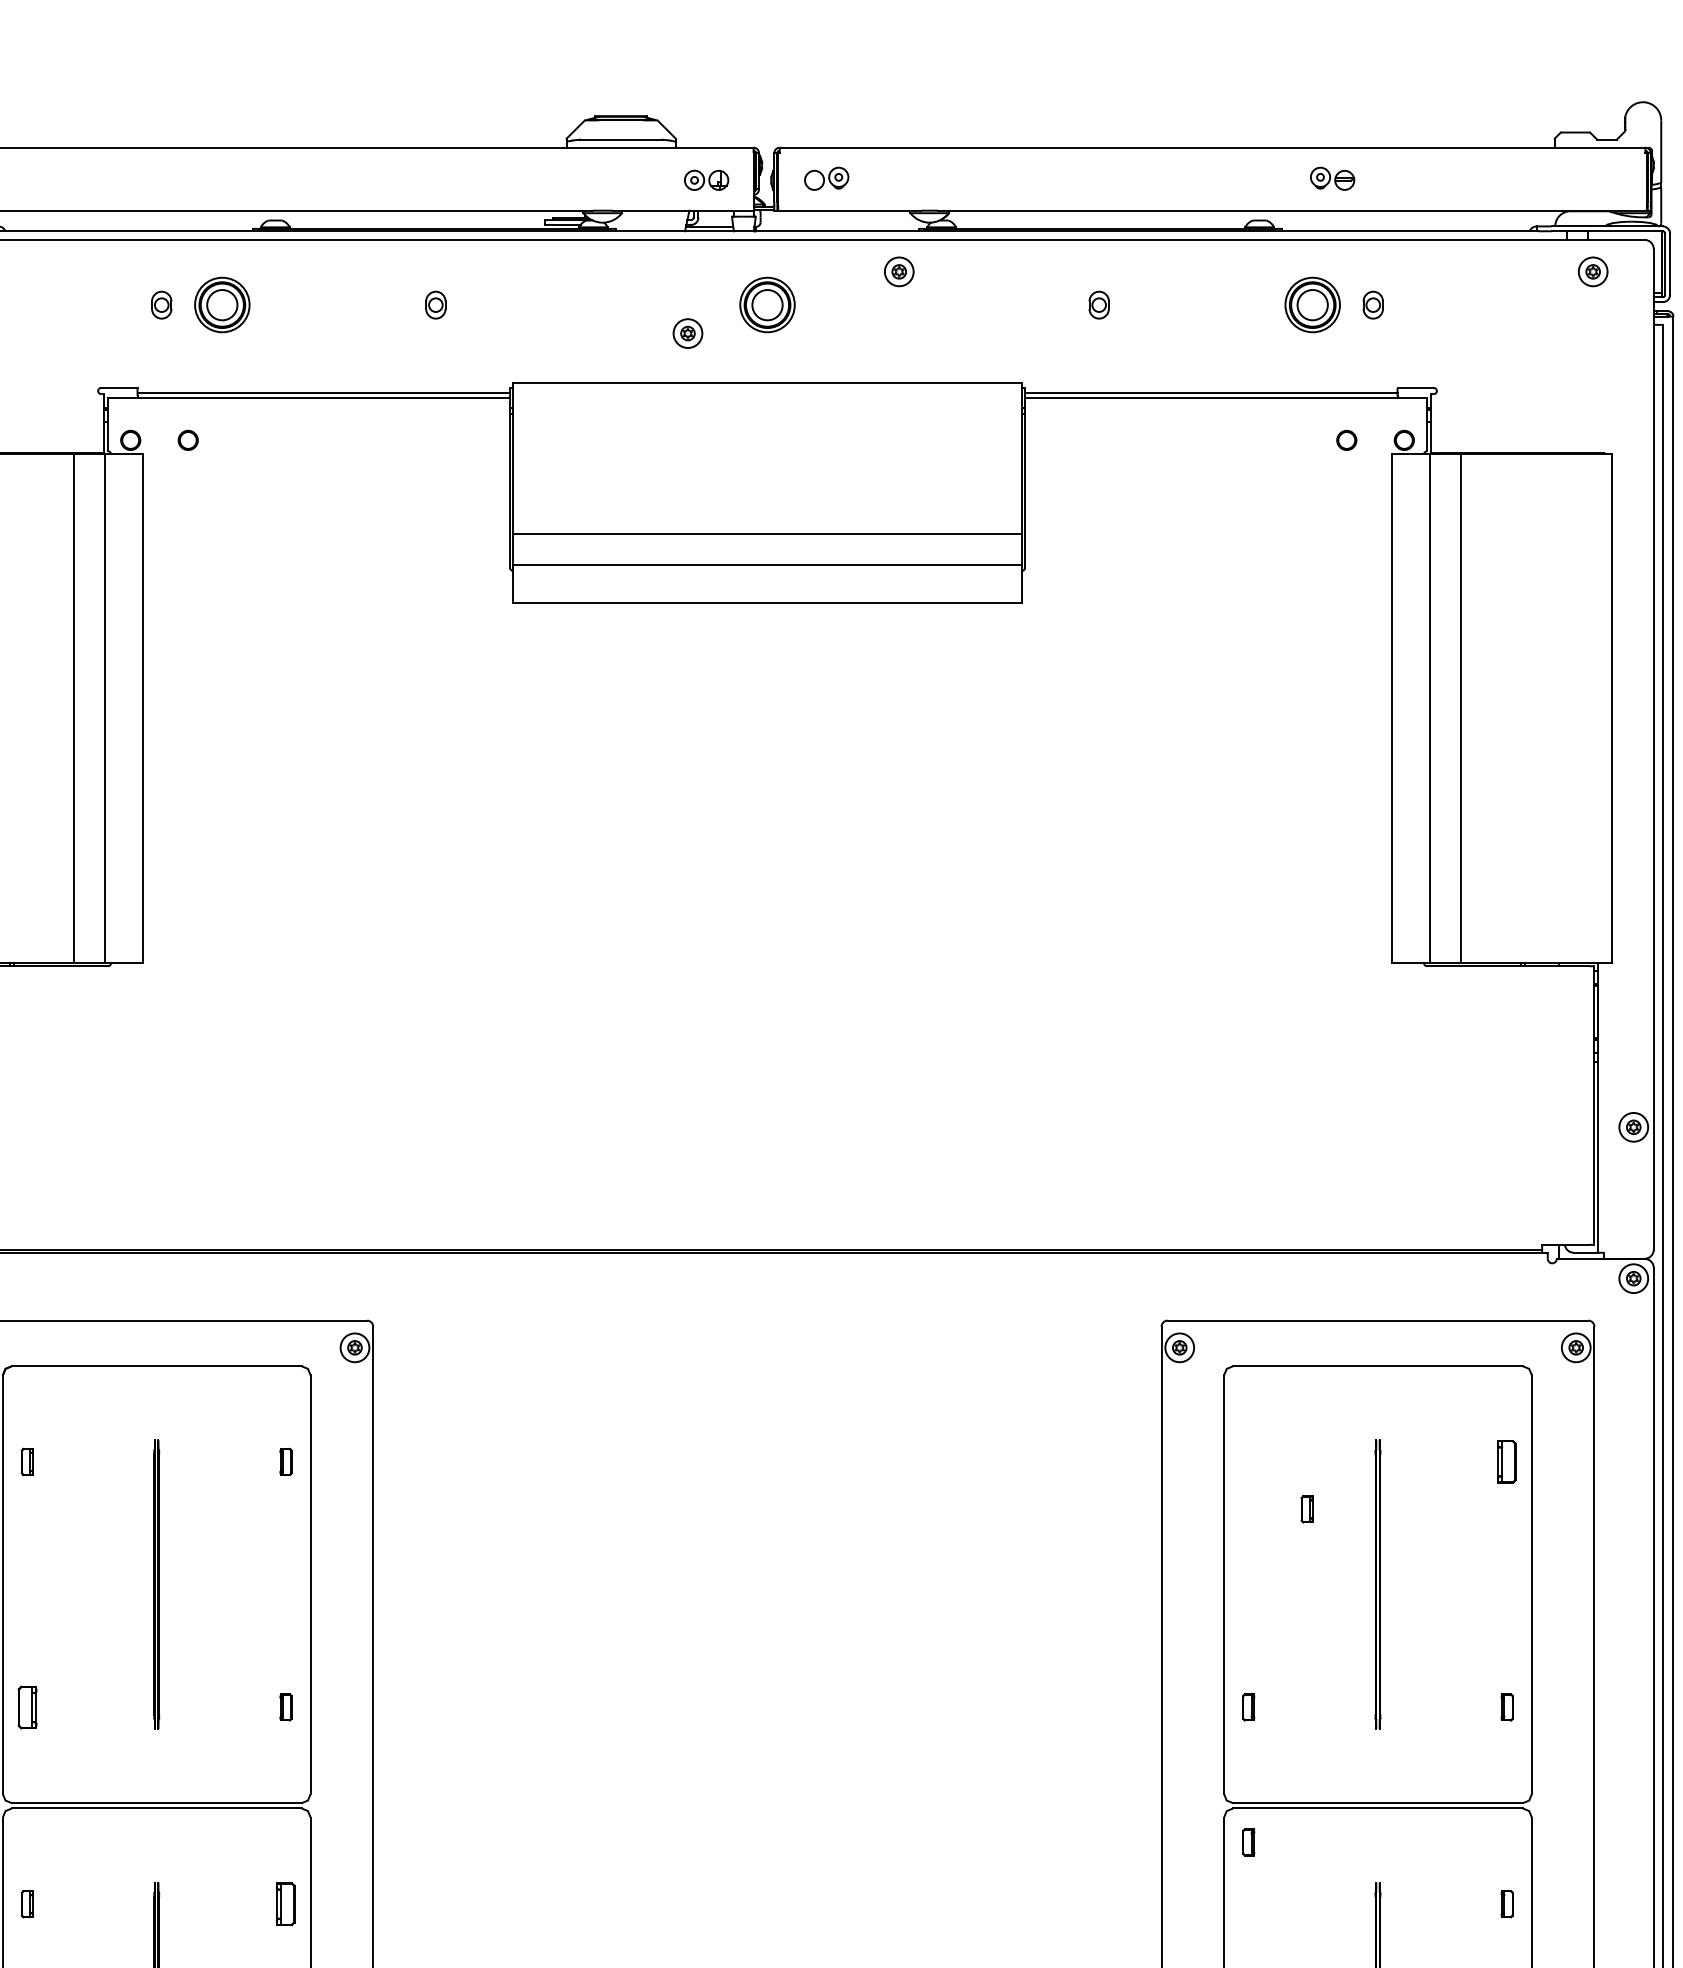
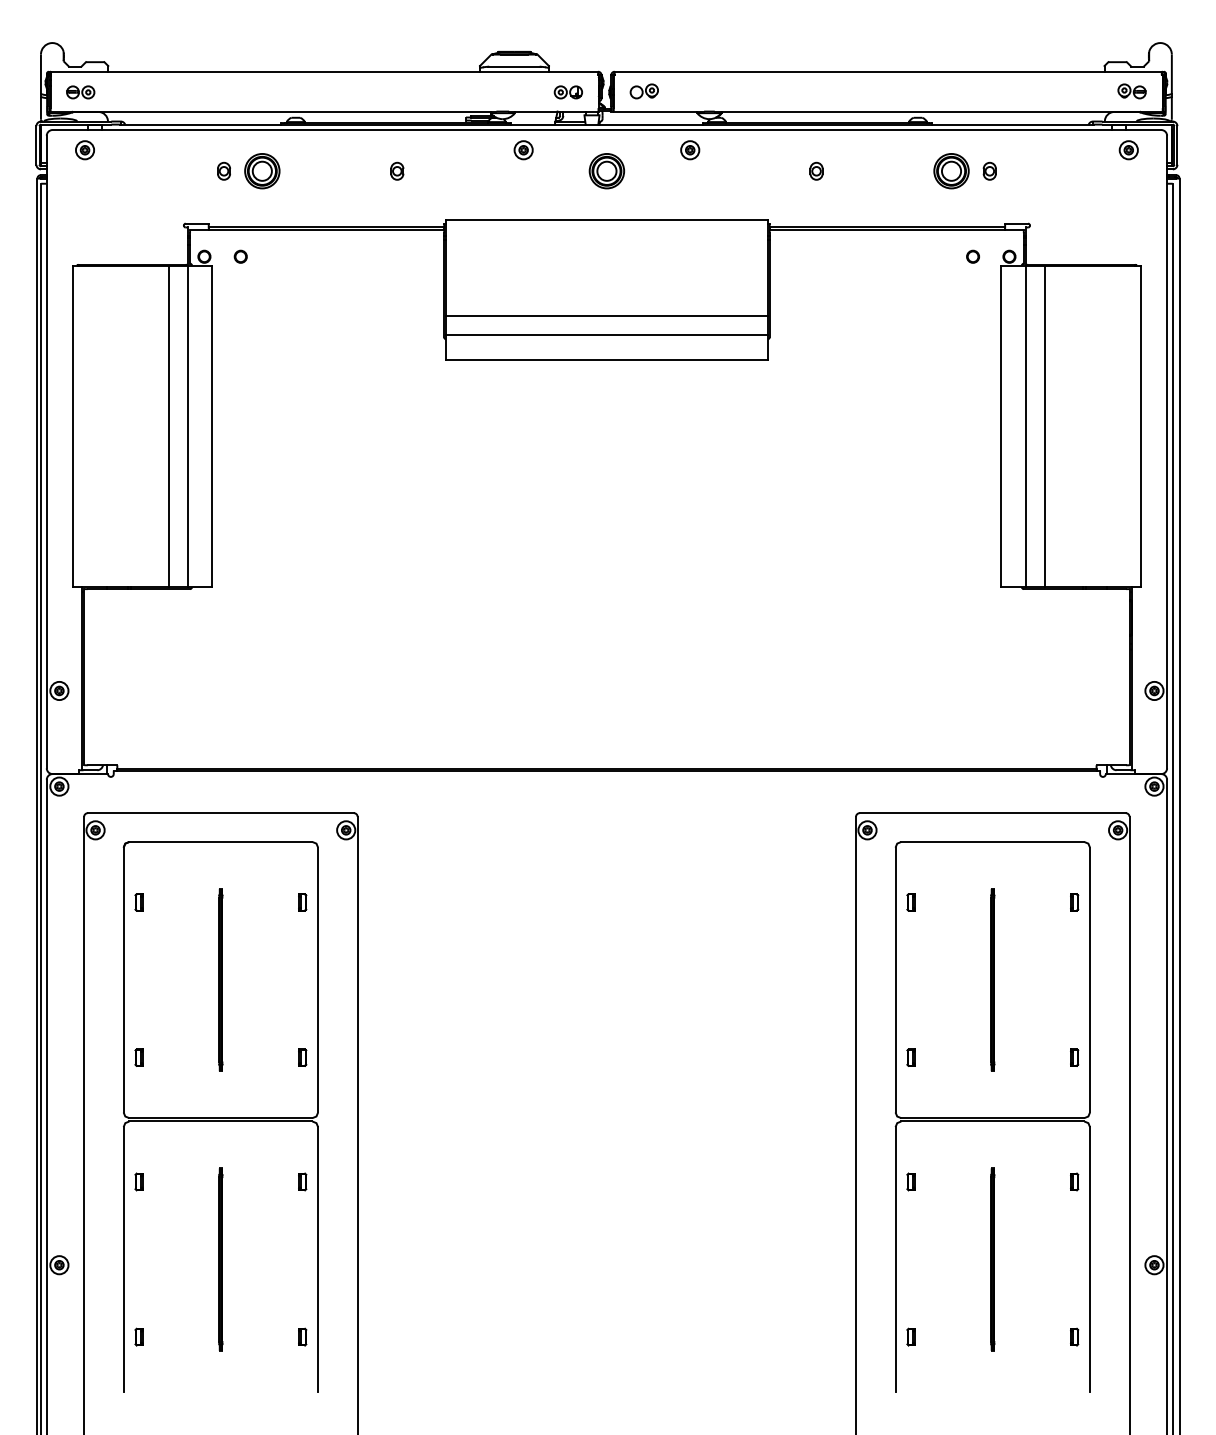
part: (1331, 178) -> (1131, 91), moved
part: (687, 333) -> (523, 150), moved
part: (1507, 1461) -> (1074, 902), size x0.62
part: (1306, 1509) -> (910, 902), moved
part: (26, 1707) -> (138, 1057), size x0.62
part: (1247, 1841) -> (910, 1181), moved
part: (285, 1903) -> (302, 1181), size x0.62

